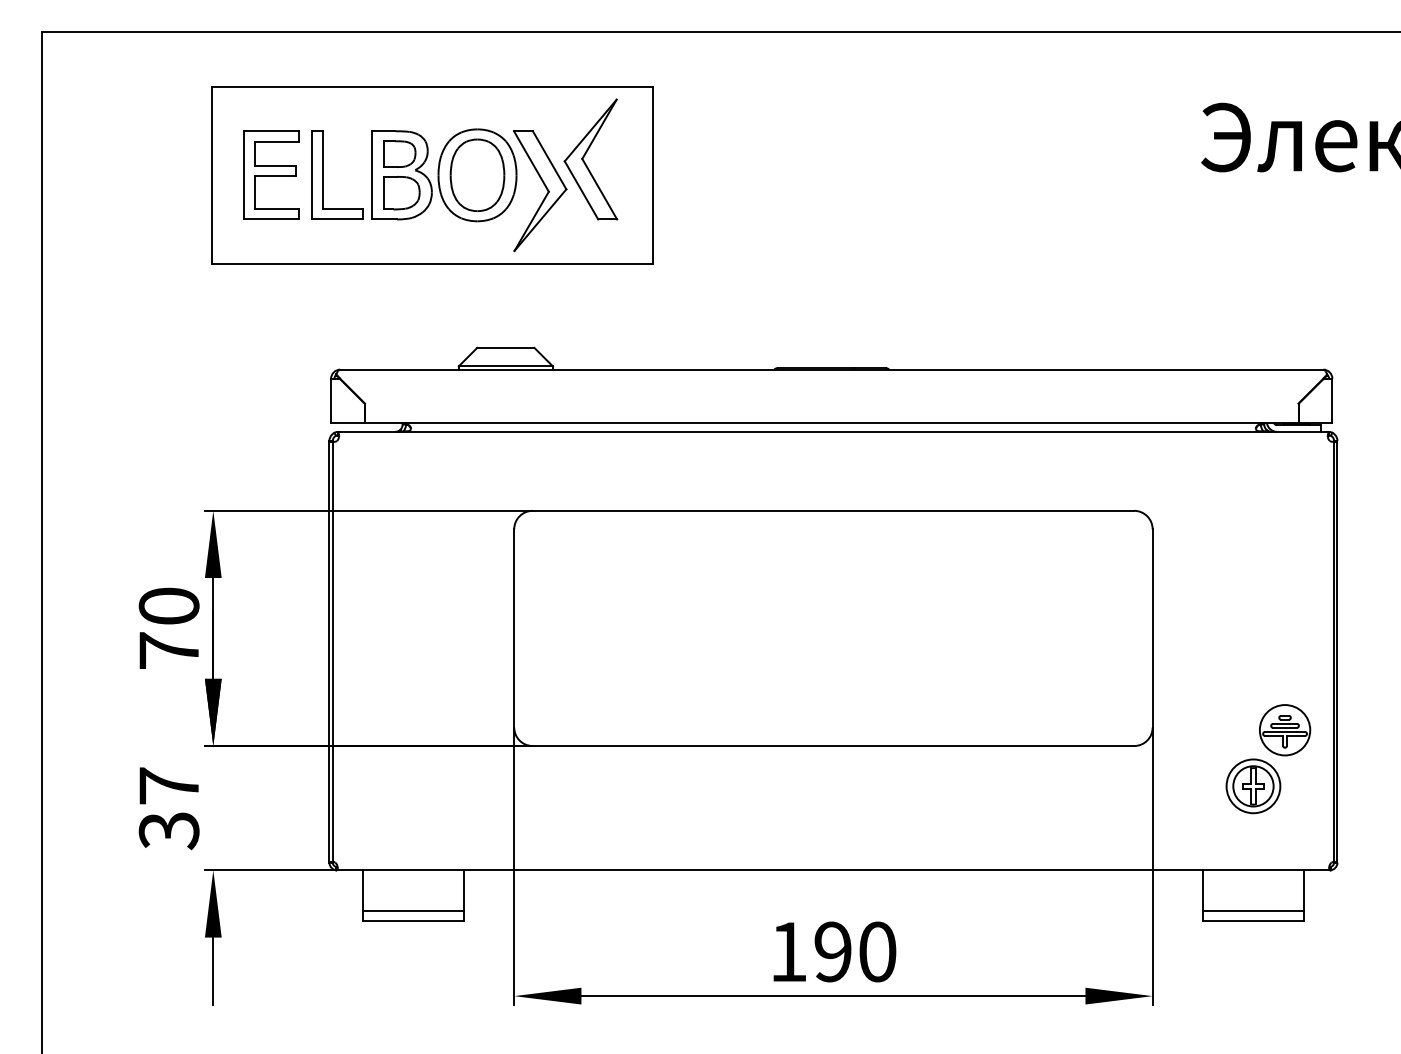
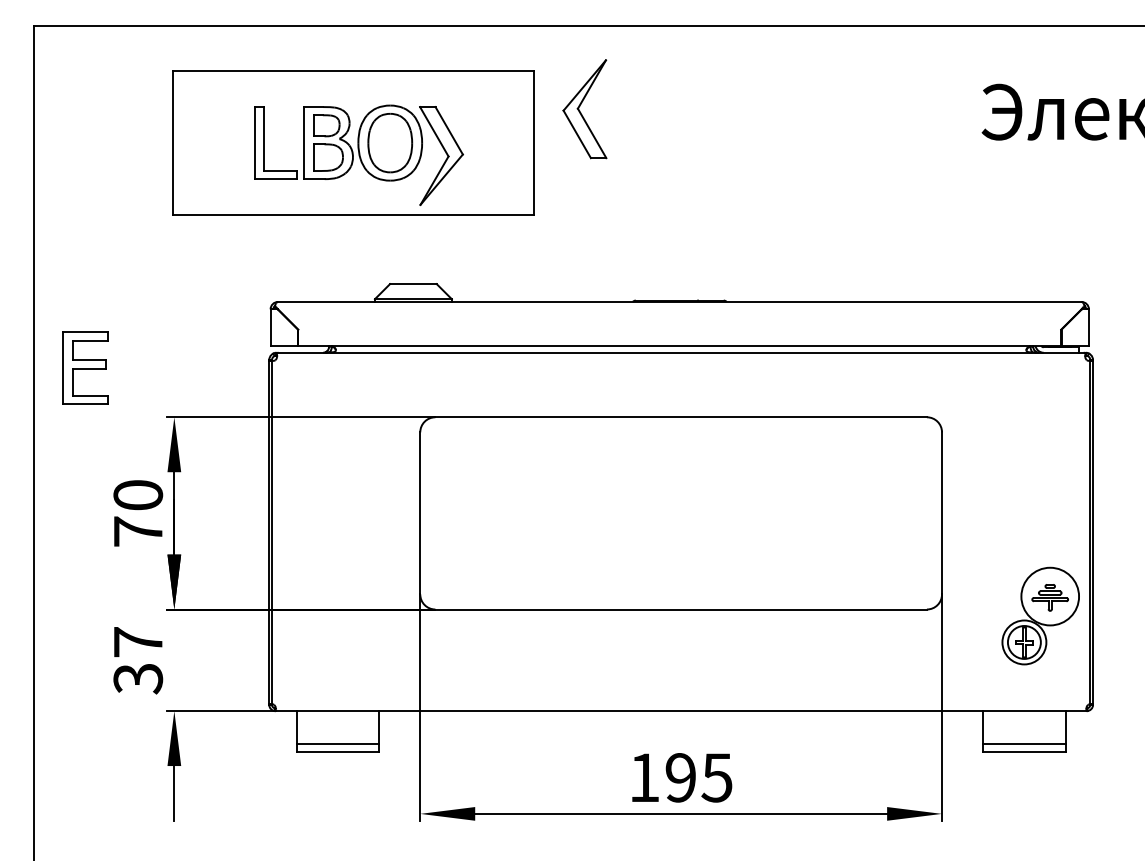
part: (590, 159) -> (584, 109), moved
part: (271, 174) -> (85, 367), moved
circle: (1284, 730) -> (1049, 596), size x1.4
text: (876, 951) -> (716, 777), 190 -> 195

